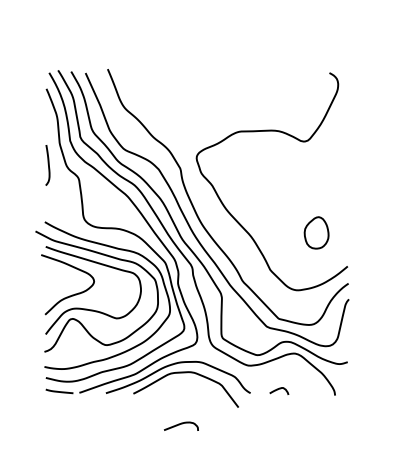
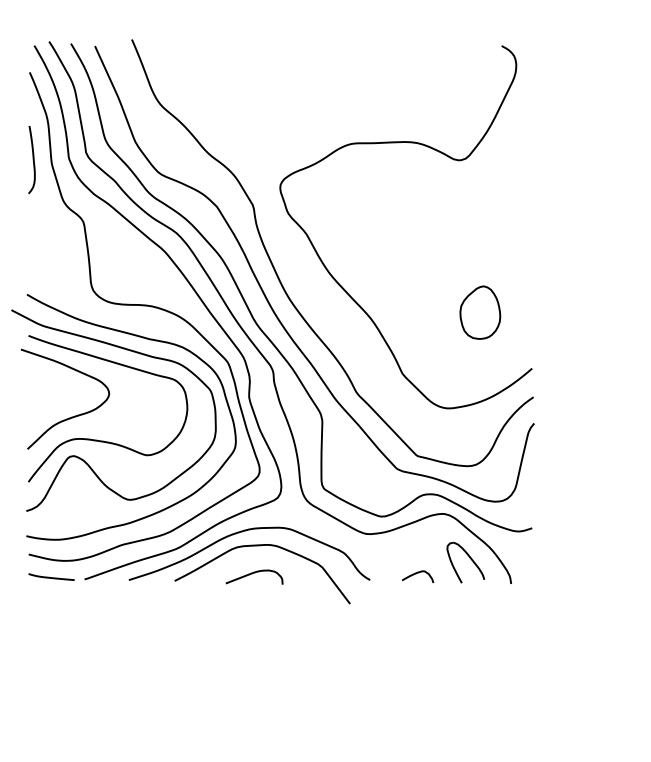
curve: (47, 164) -> (31, 158), moved
part: (307, 382) -> (465, 562), added
curve: (181, 424) -> (254, 573), moved

